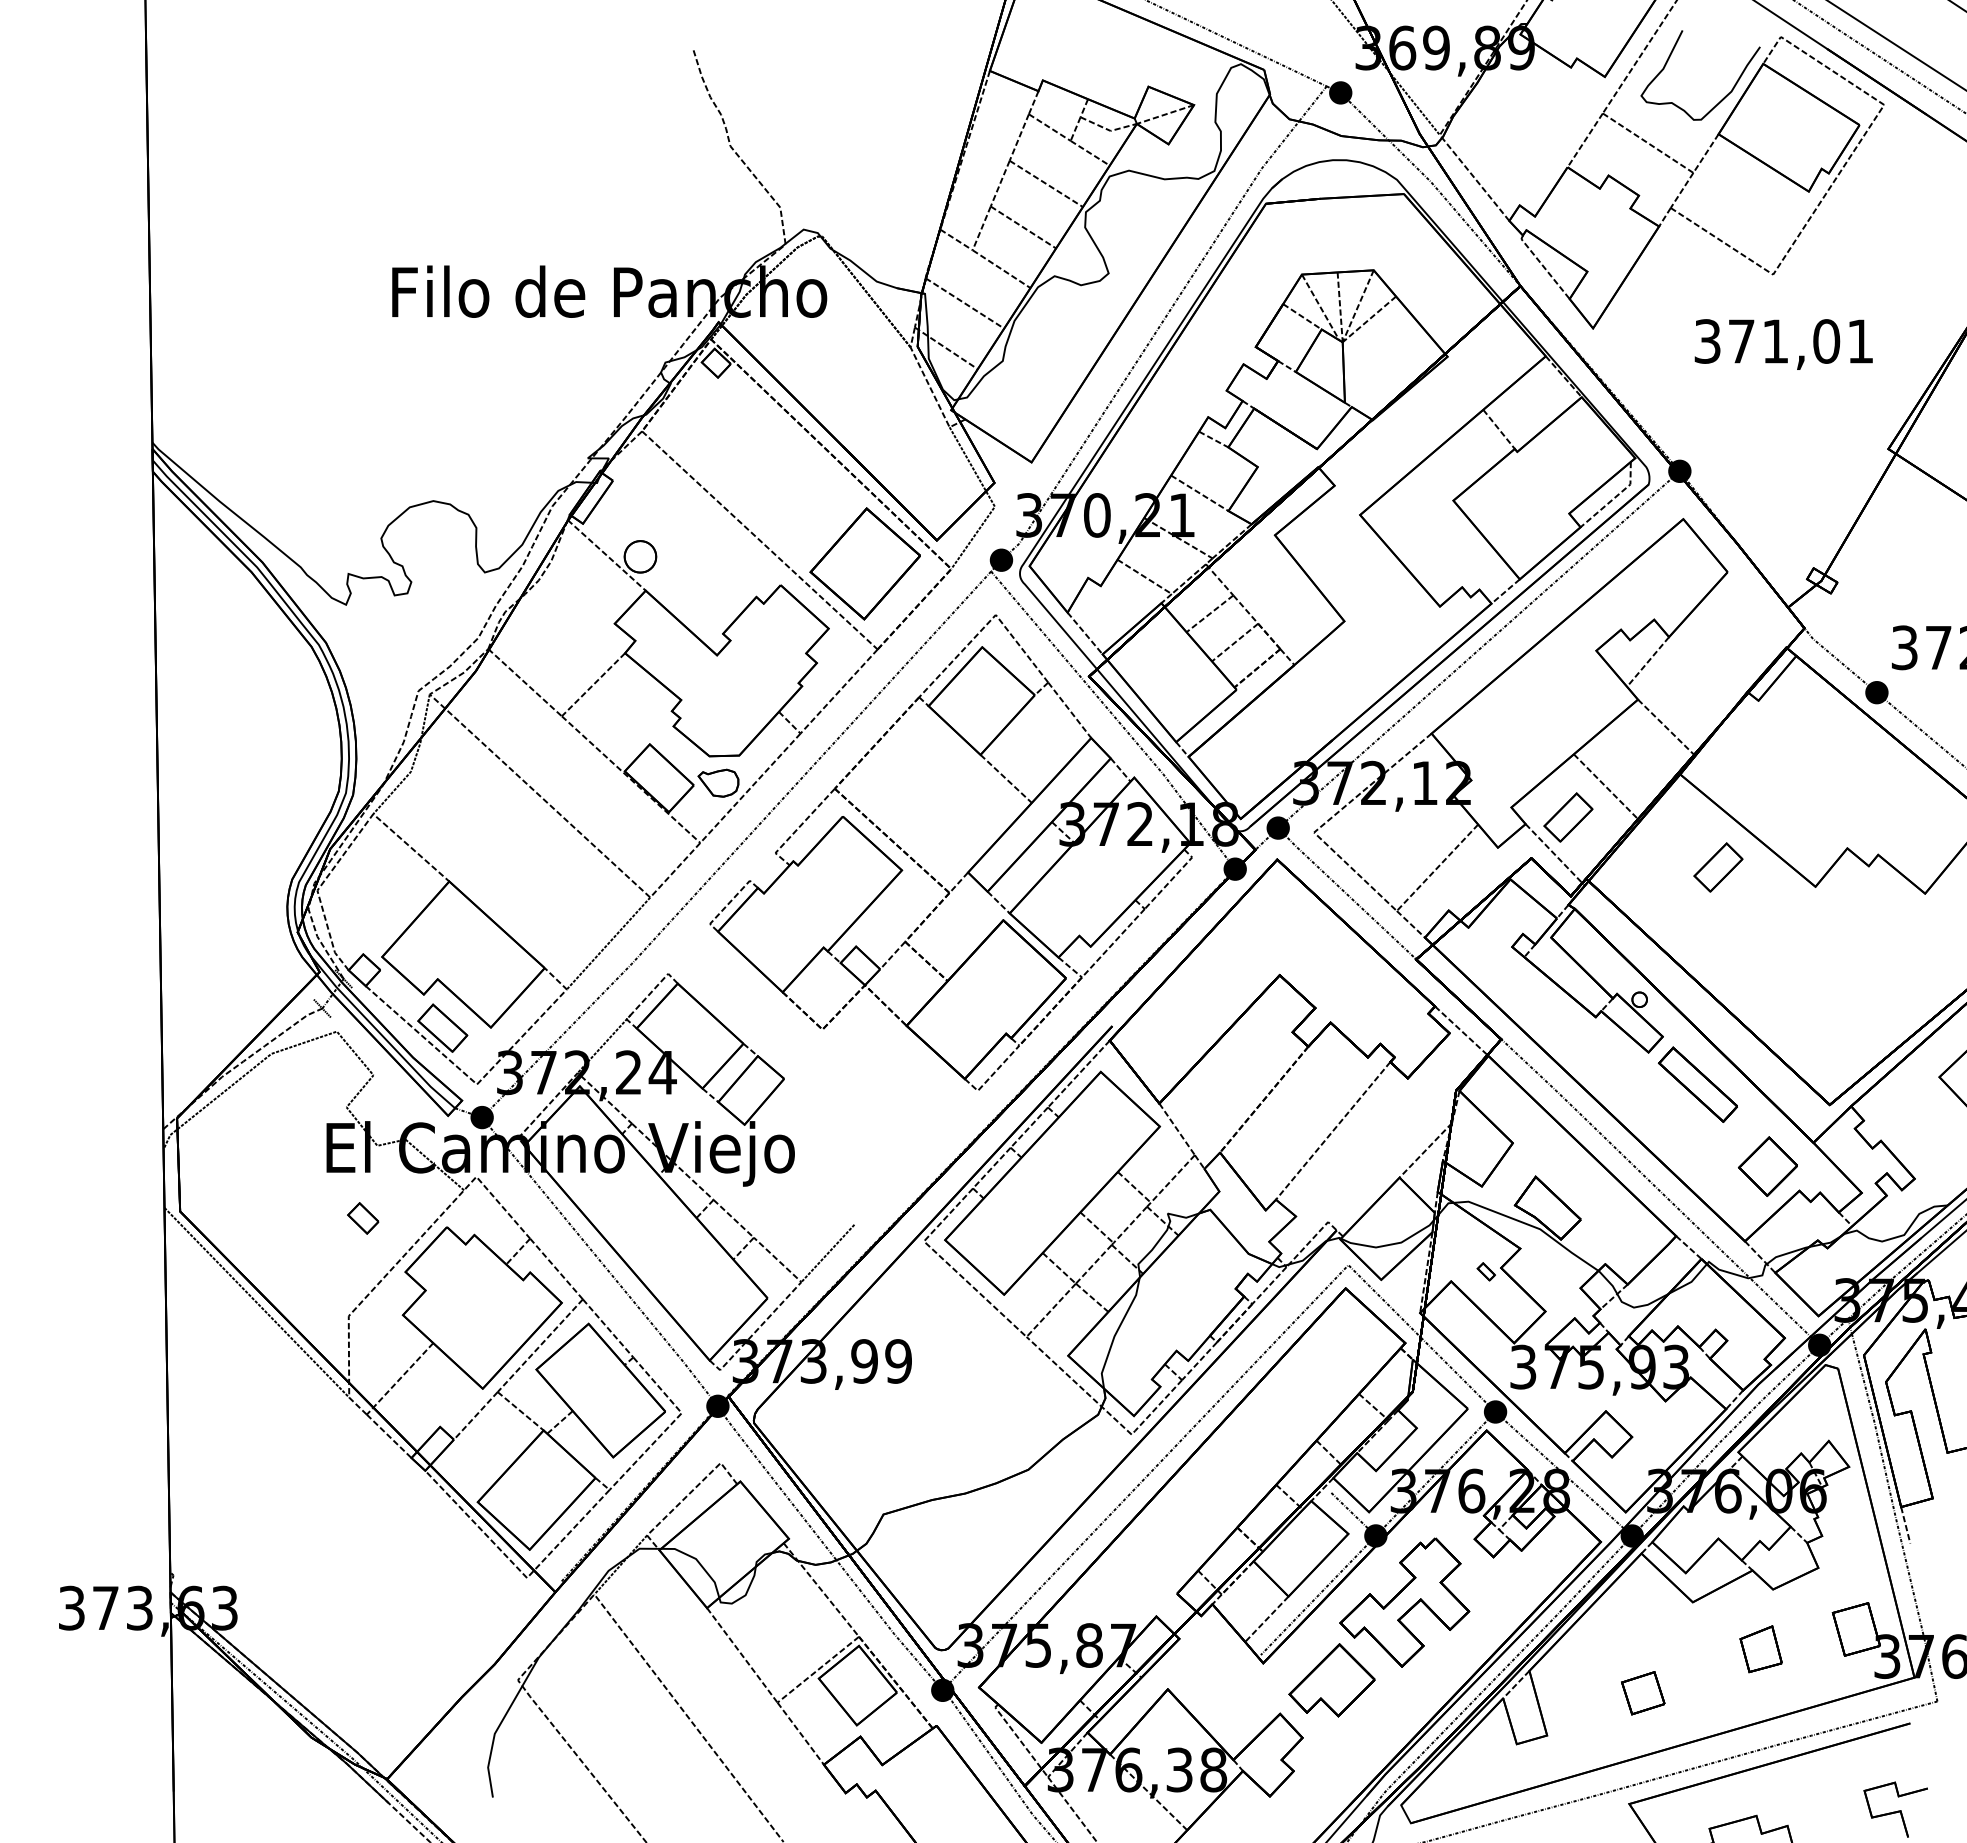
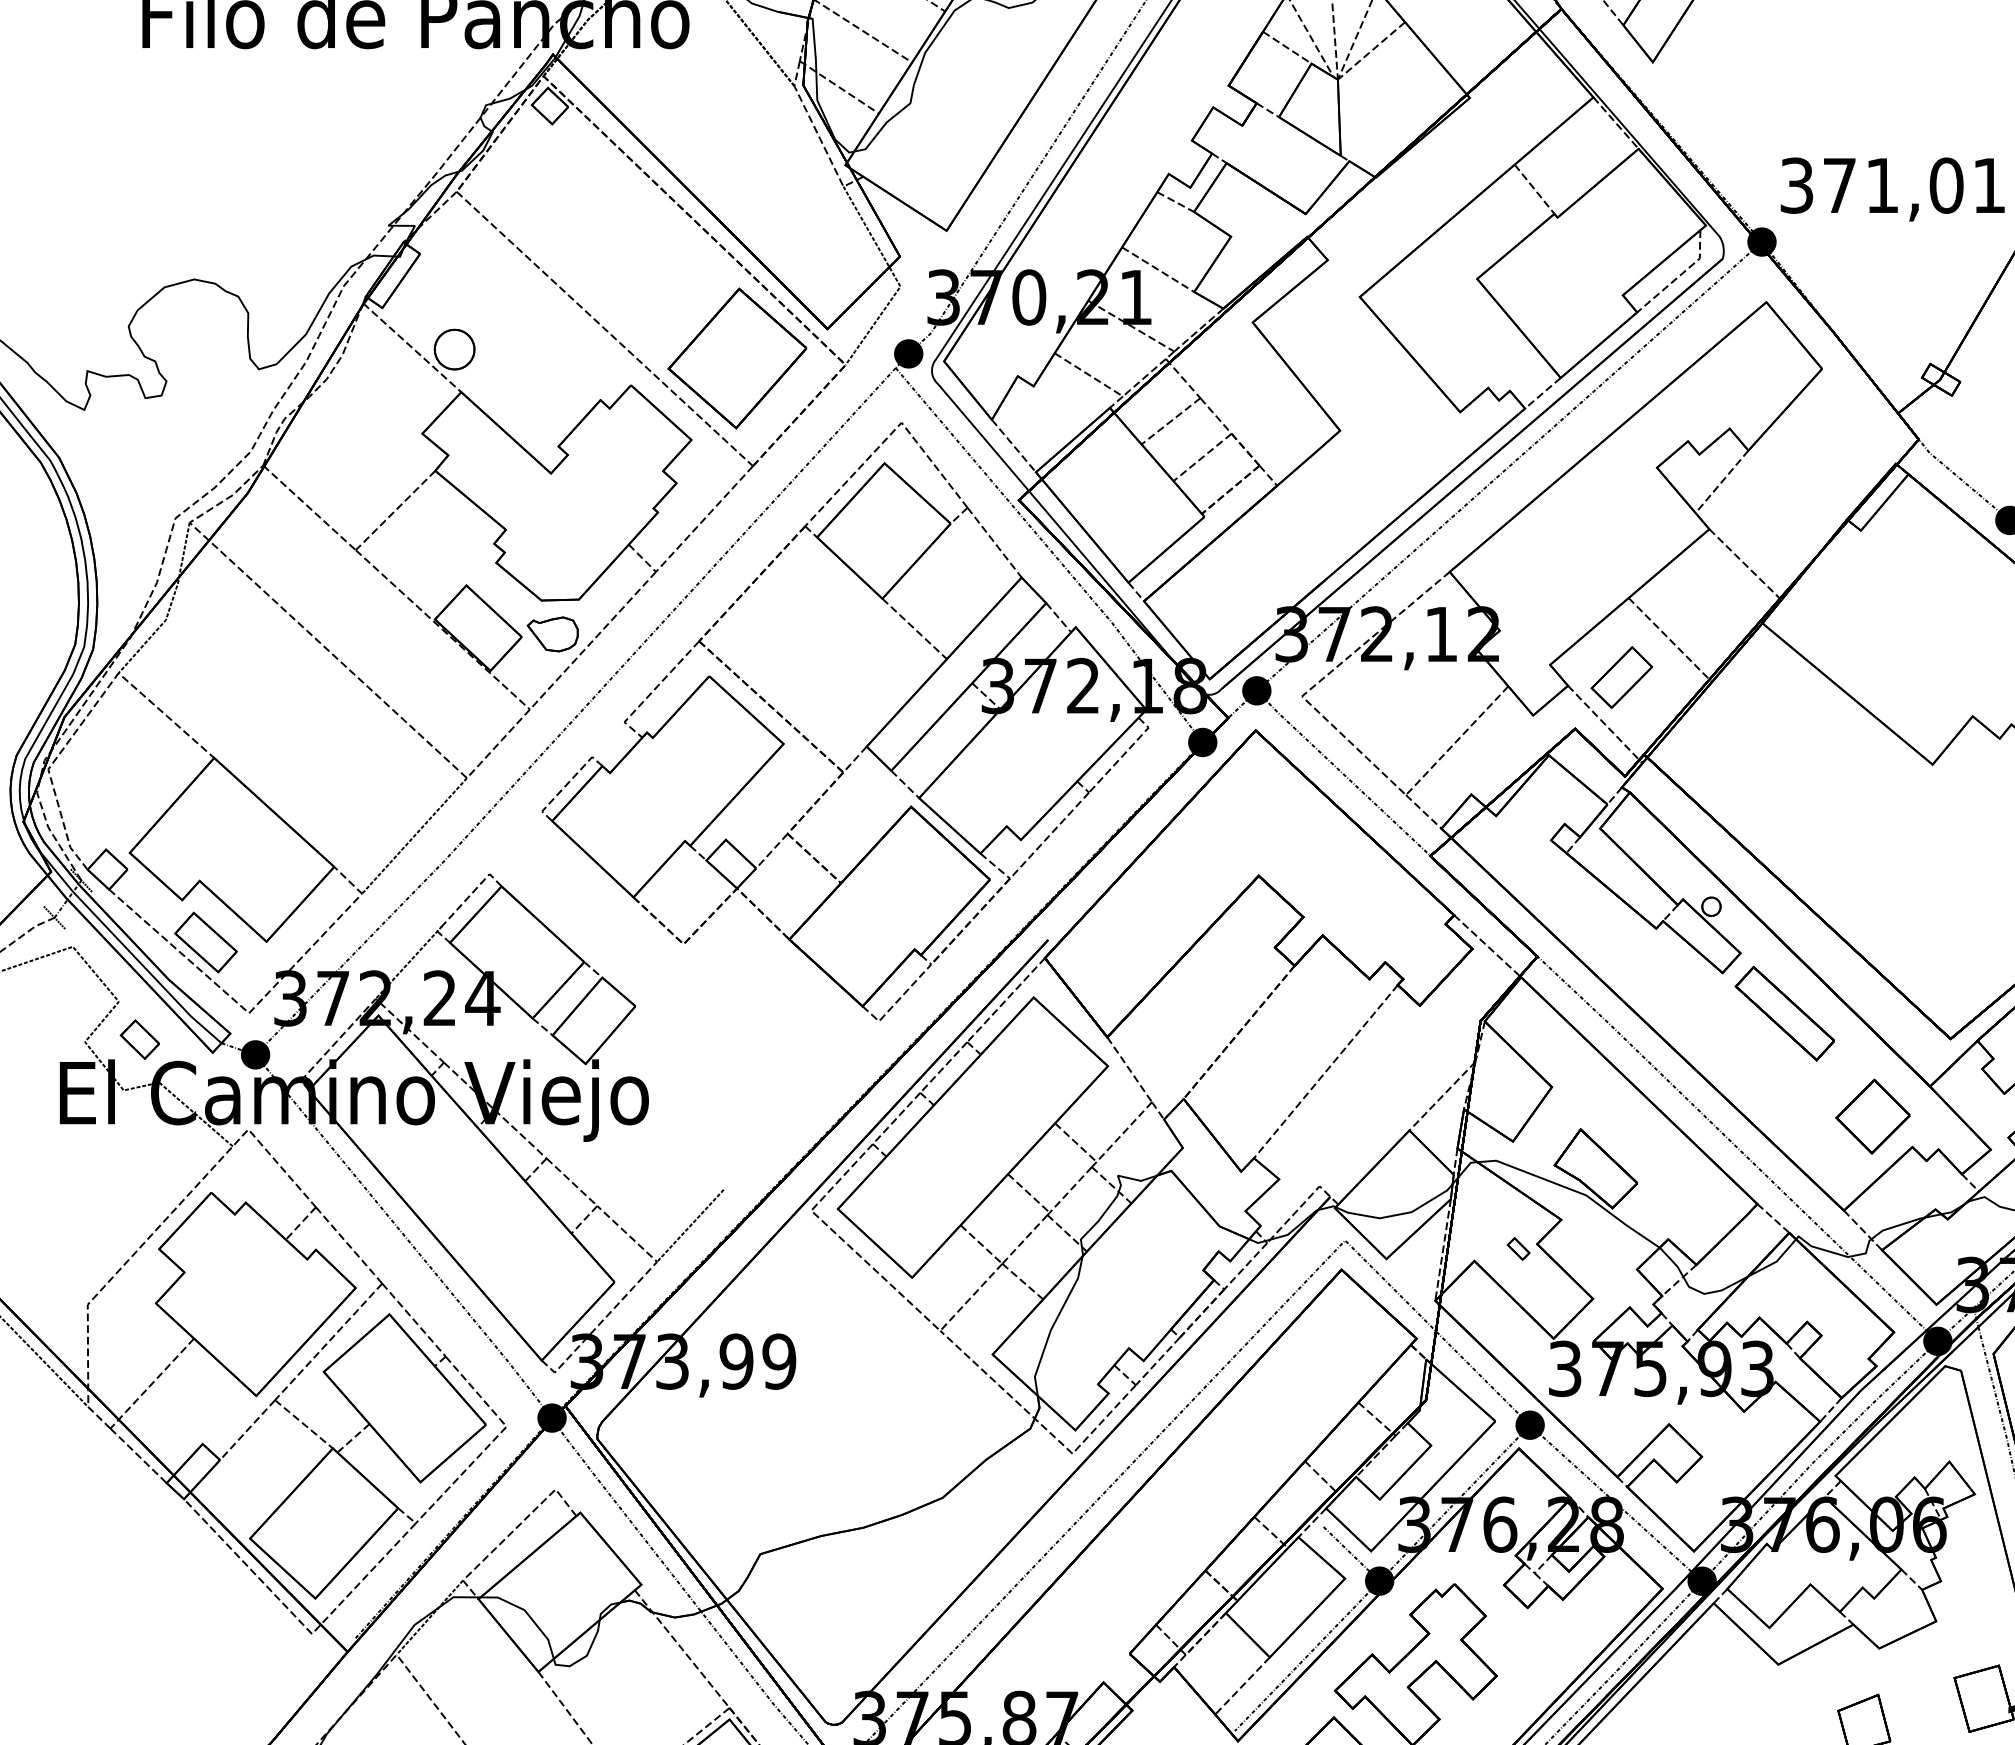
text: (1783, 344) -> (1892, 189), moved
part: (1718, 867) -> (1810, 740), removed
part: (363, 1218) -> (140, 1039), moved

